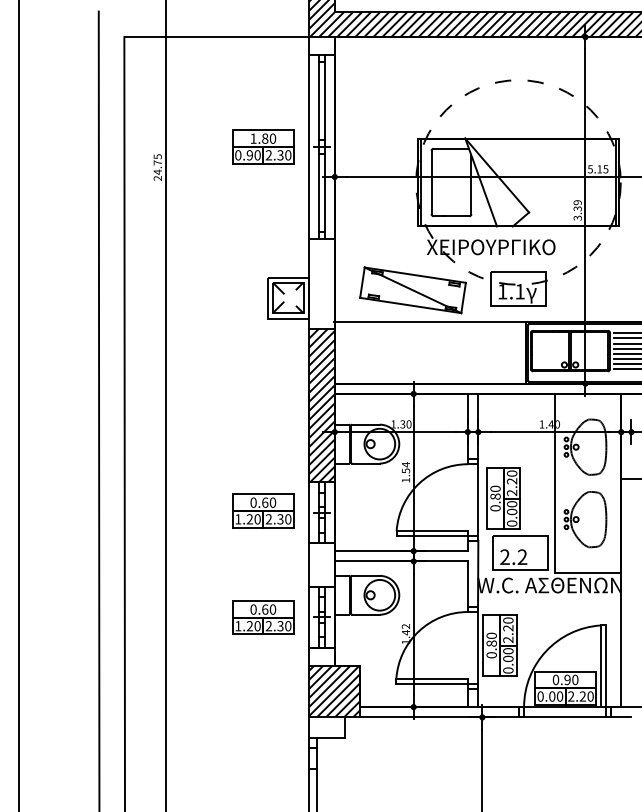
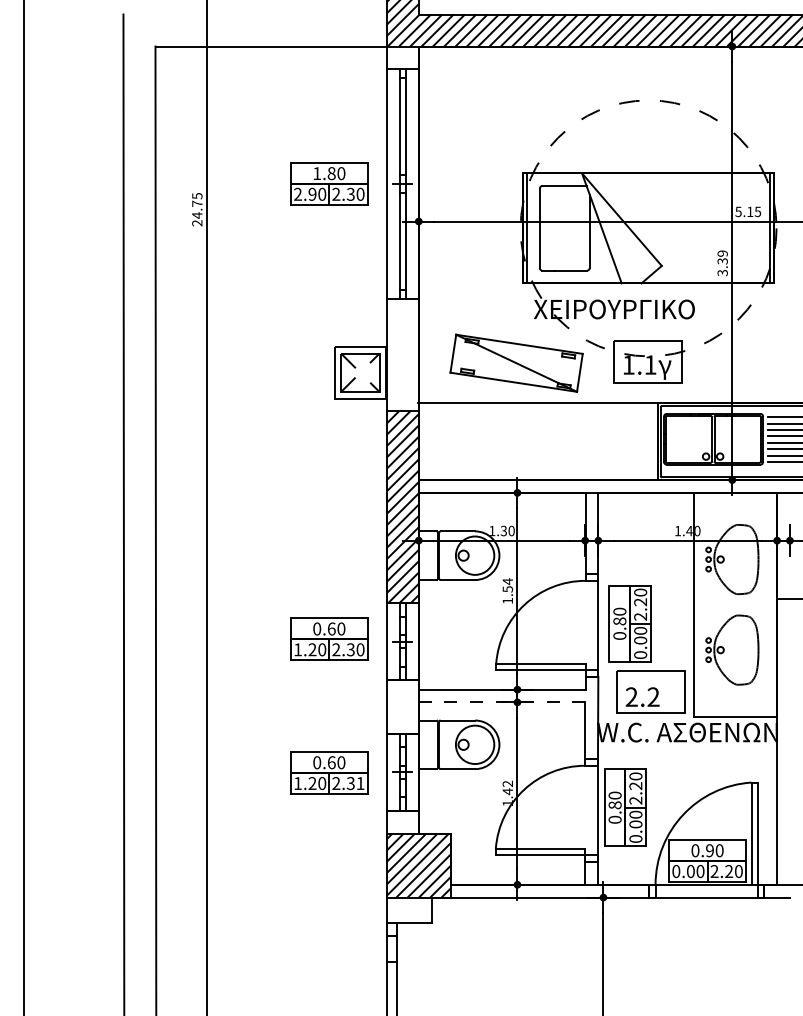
text: (238, 155) -> (298, 194), 0.90 -> 2.90
line: (401, 561) -> (502, 702), solid -> dashed
text: (288, 626) -> (360, 783), 2.30 -> 2.31

